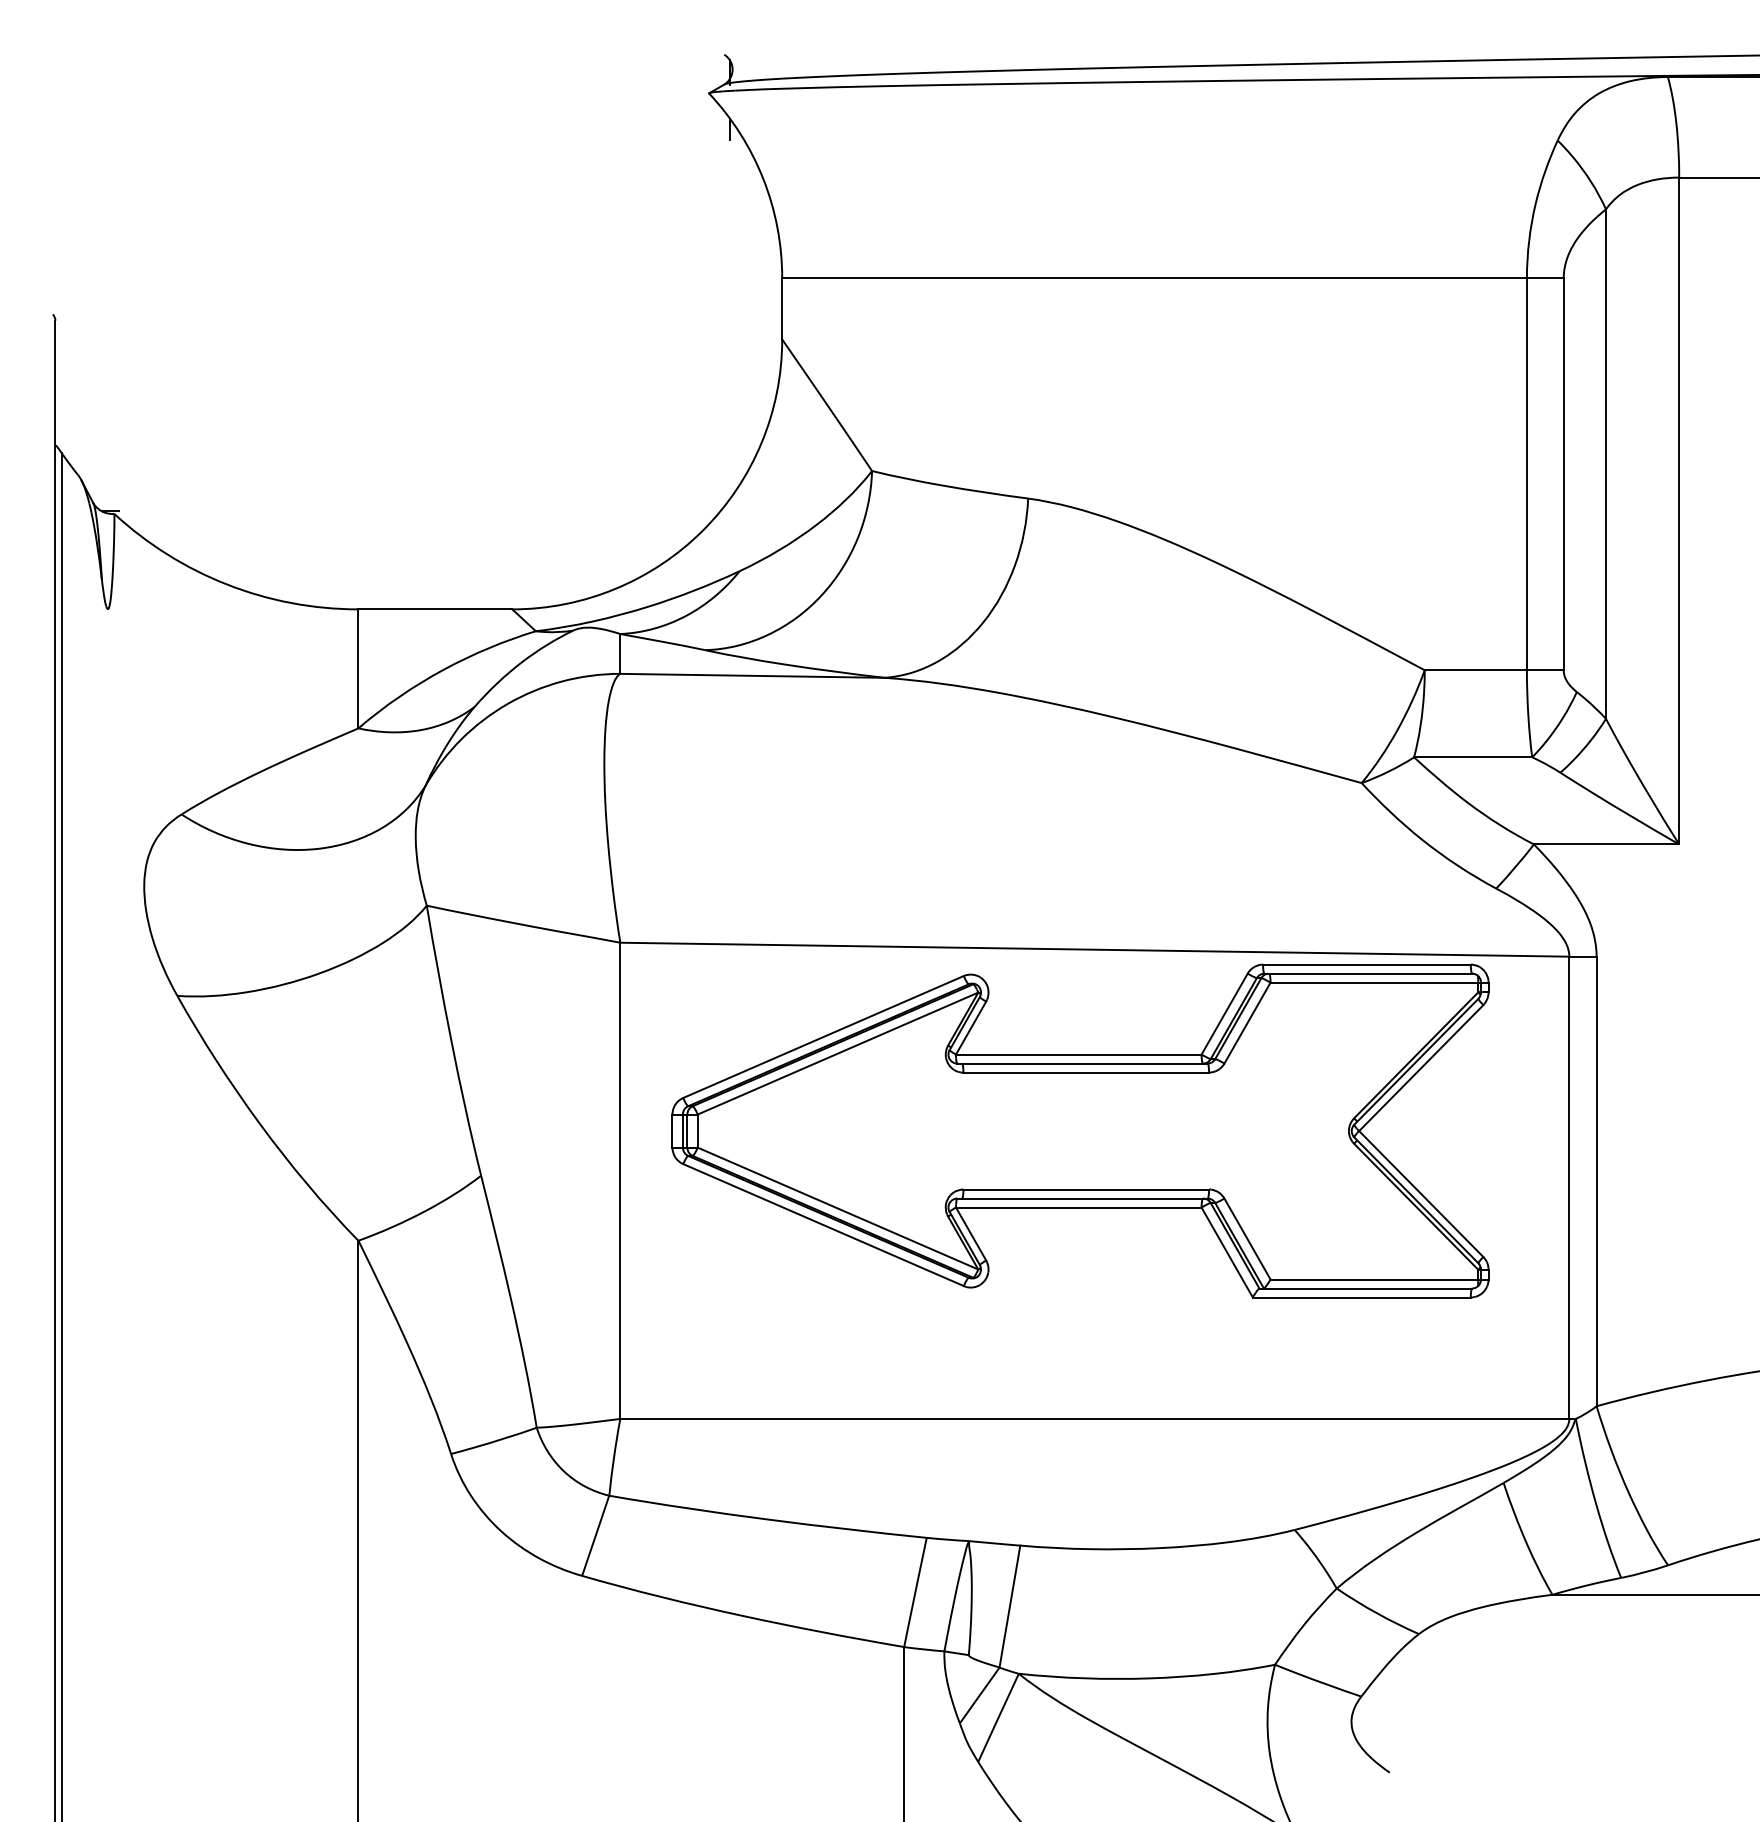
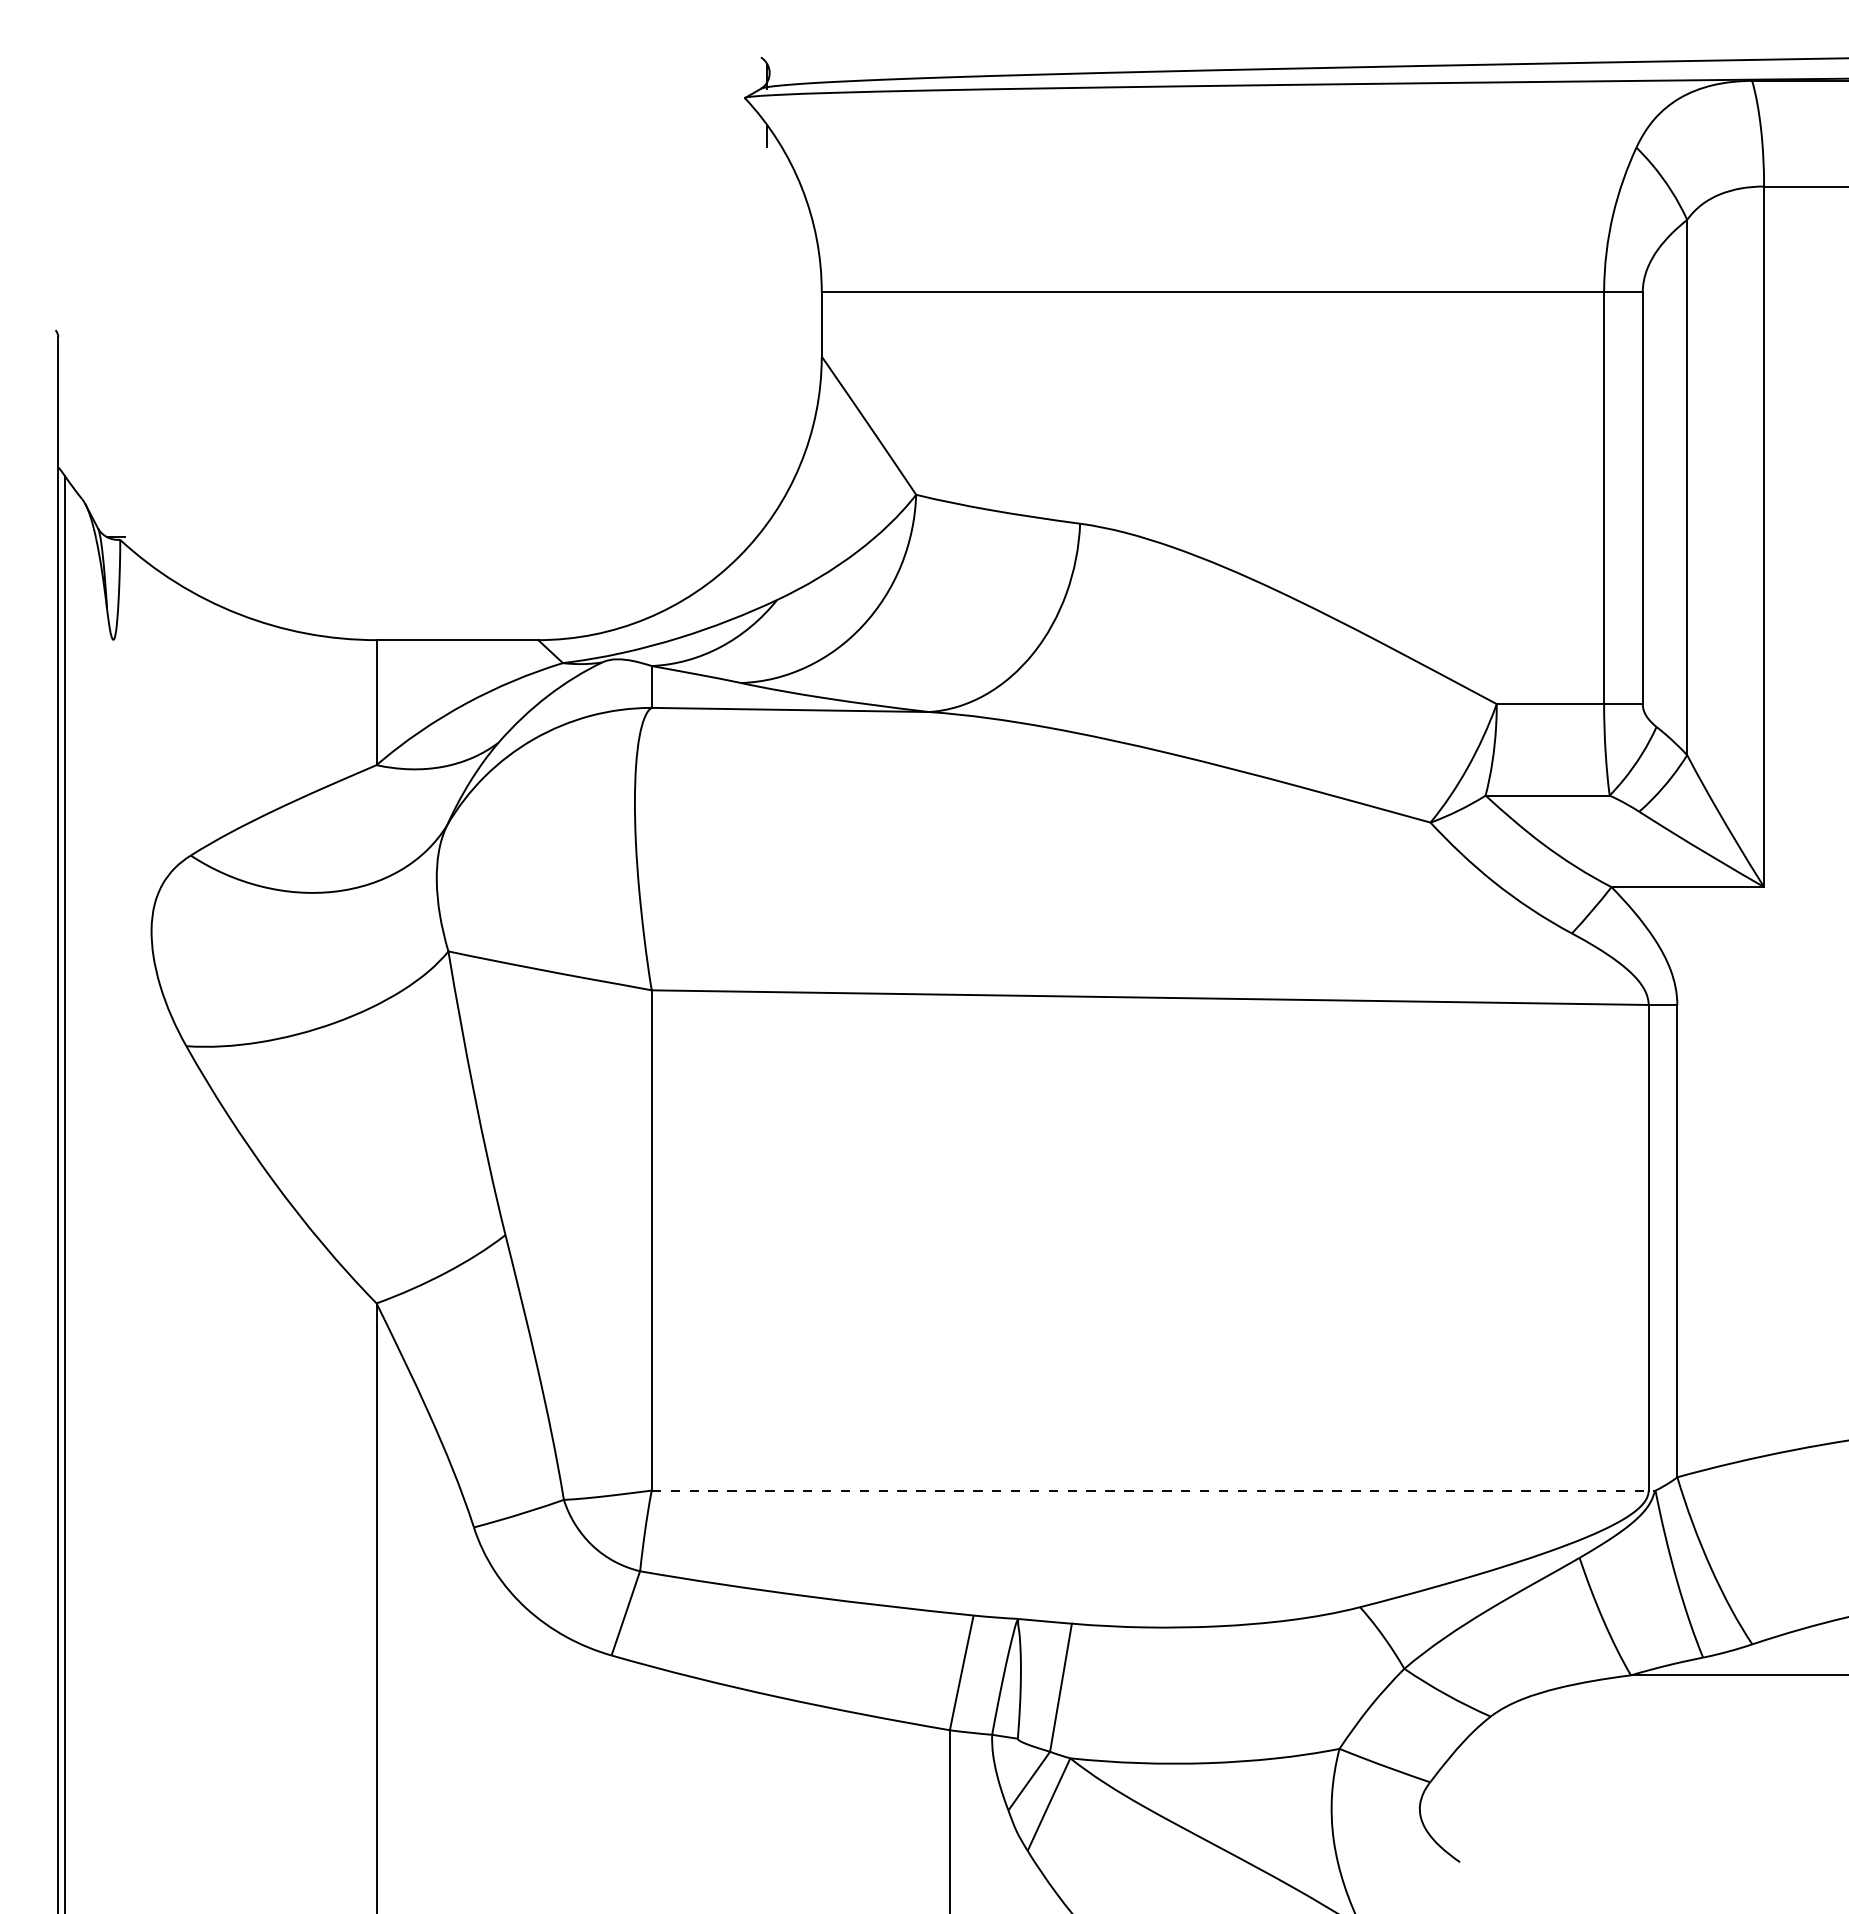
part: (1079, 1130) -> (1134, 1187), removed
line: (1097, 1418) -> (1153, 1490), solid -> dashed

